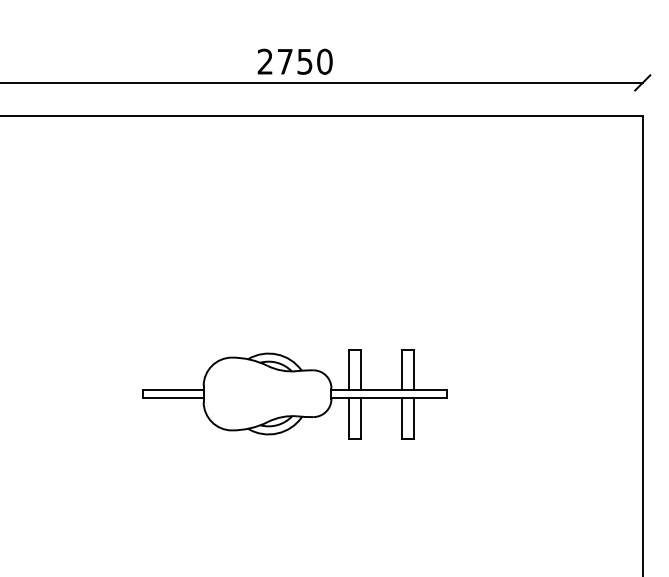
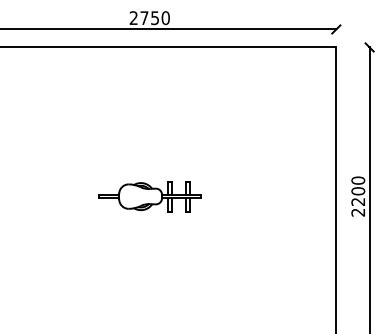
part: (294, 394) -> (149, 196), size x0.62

